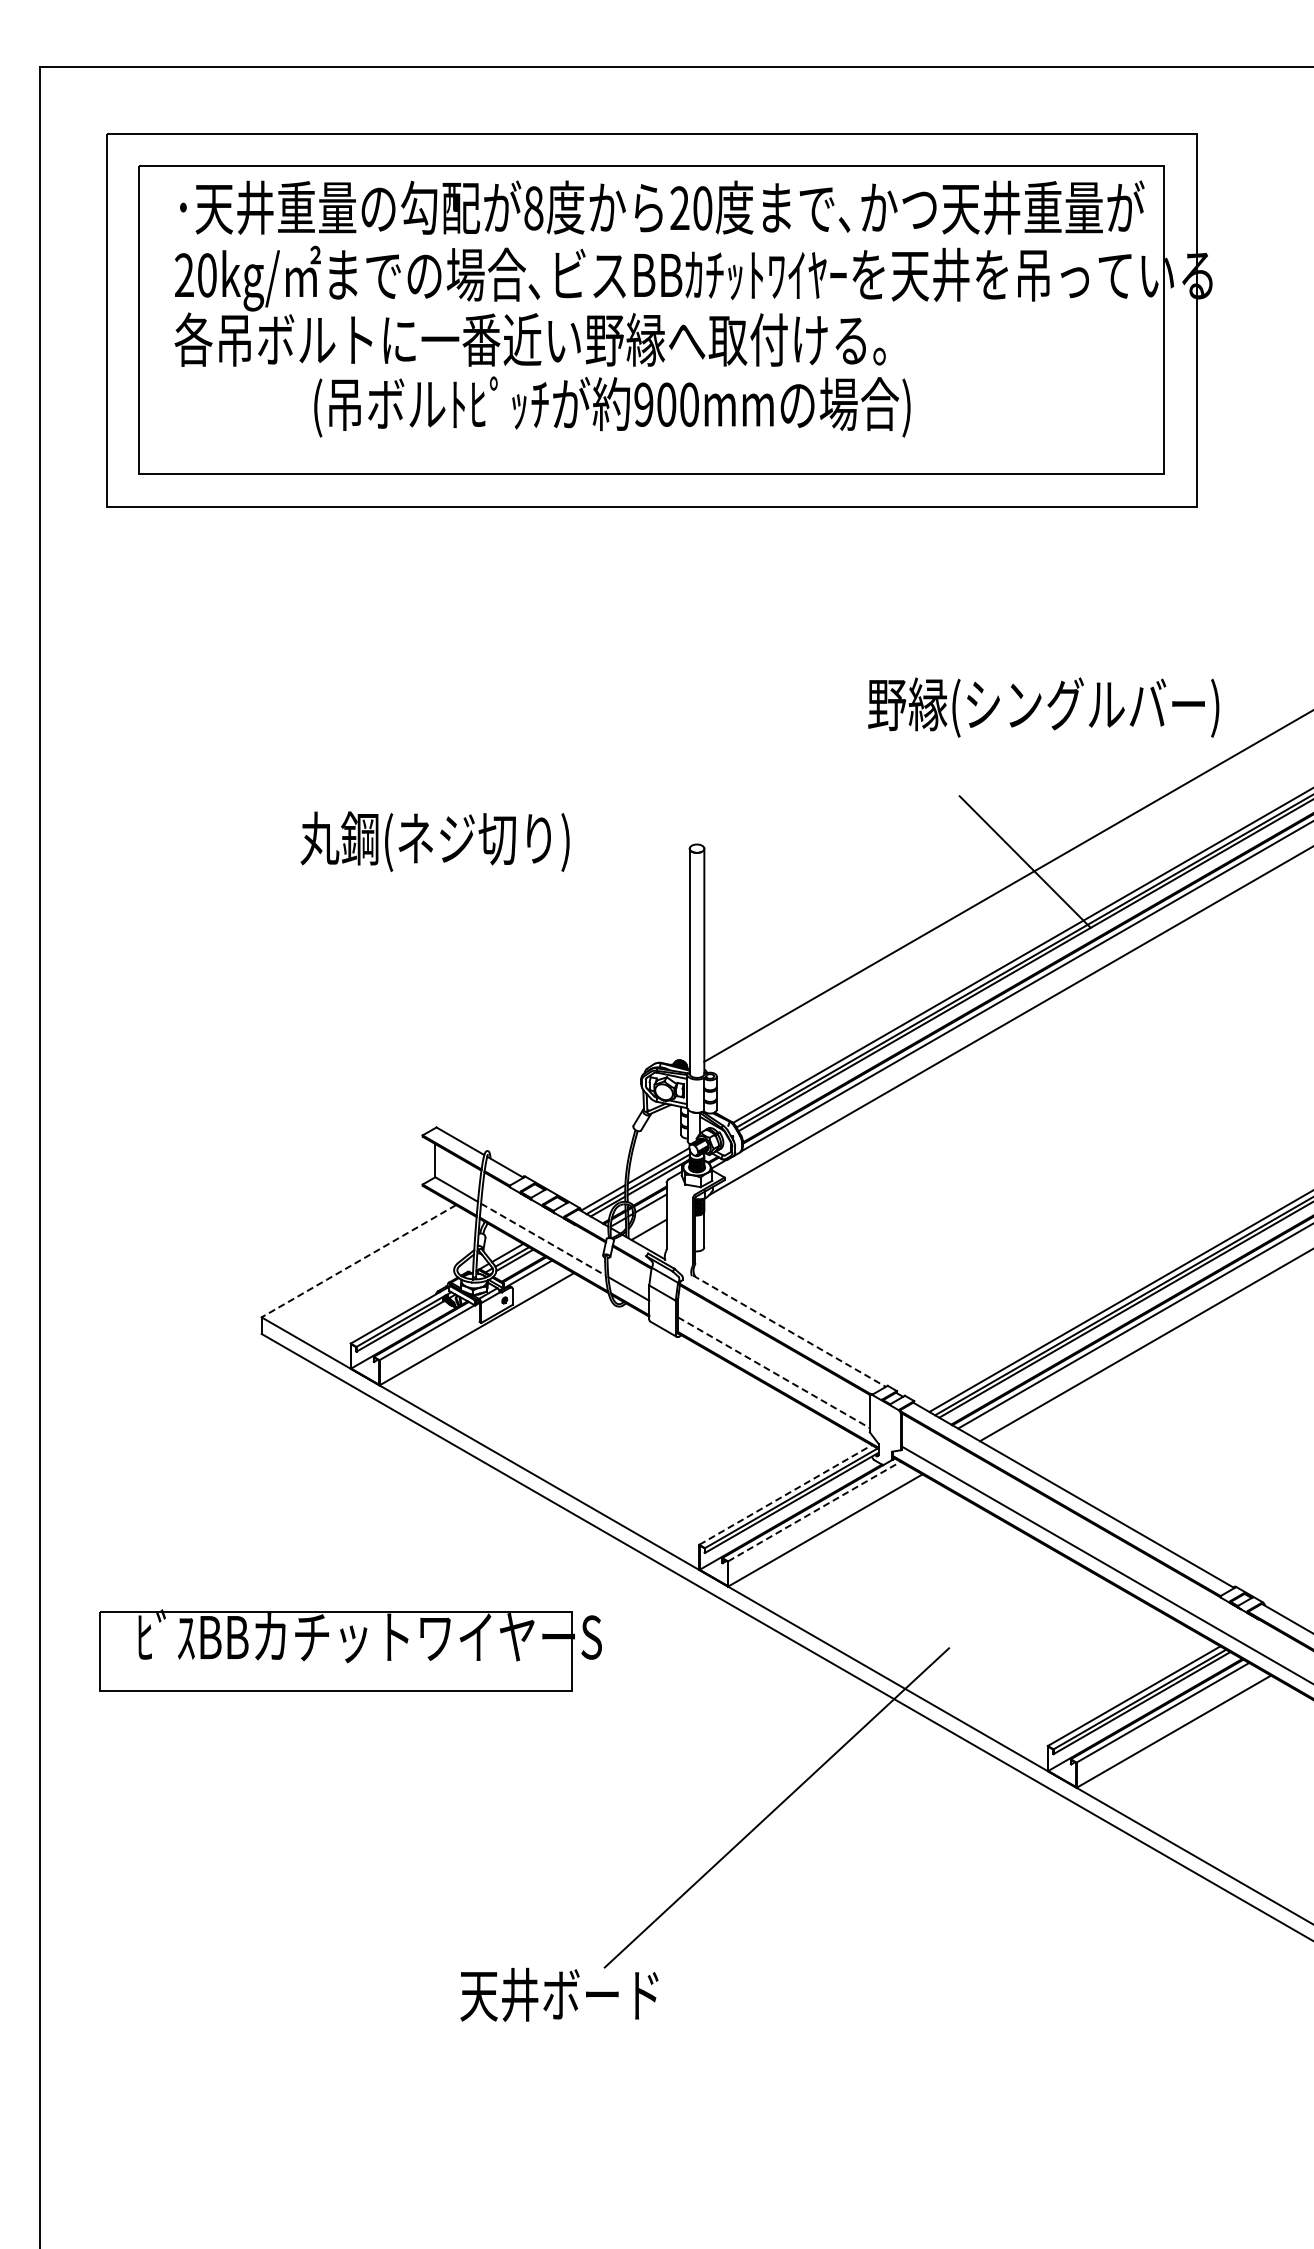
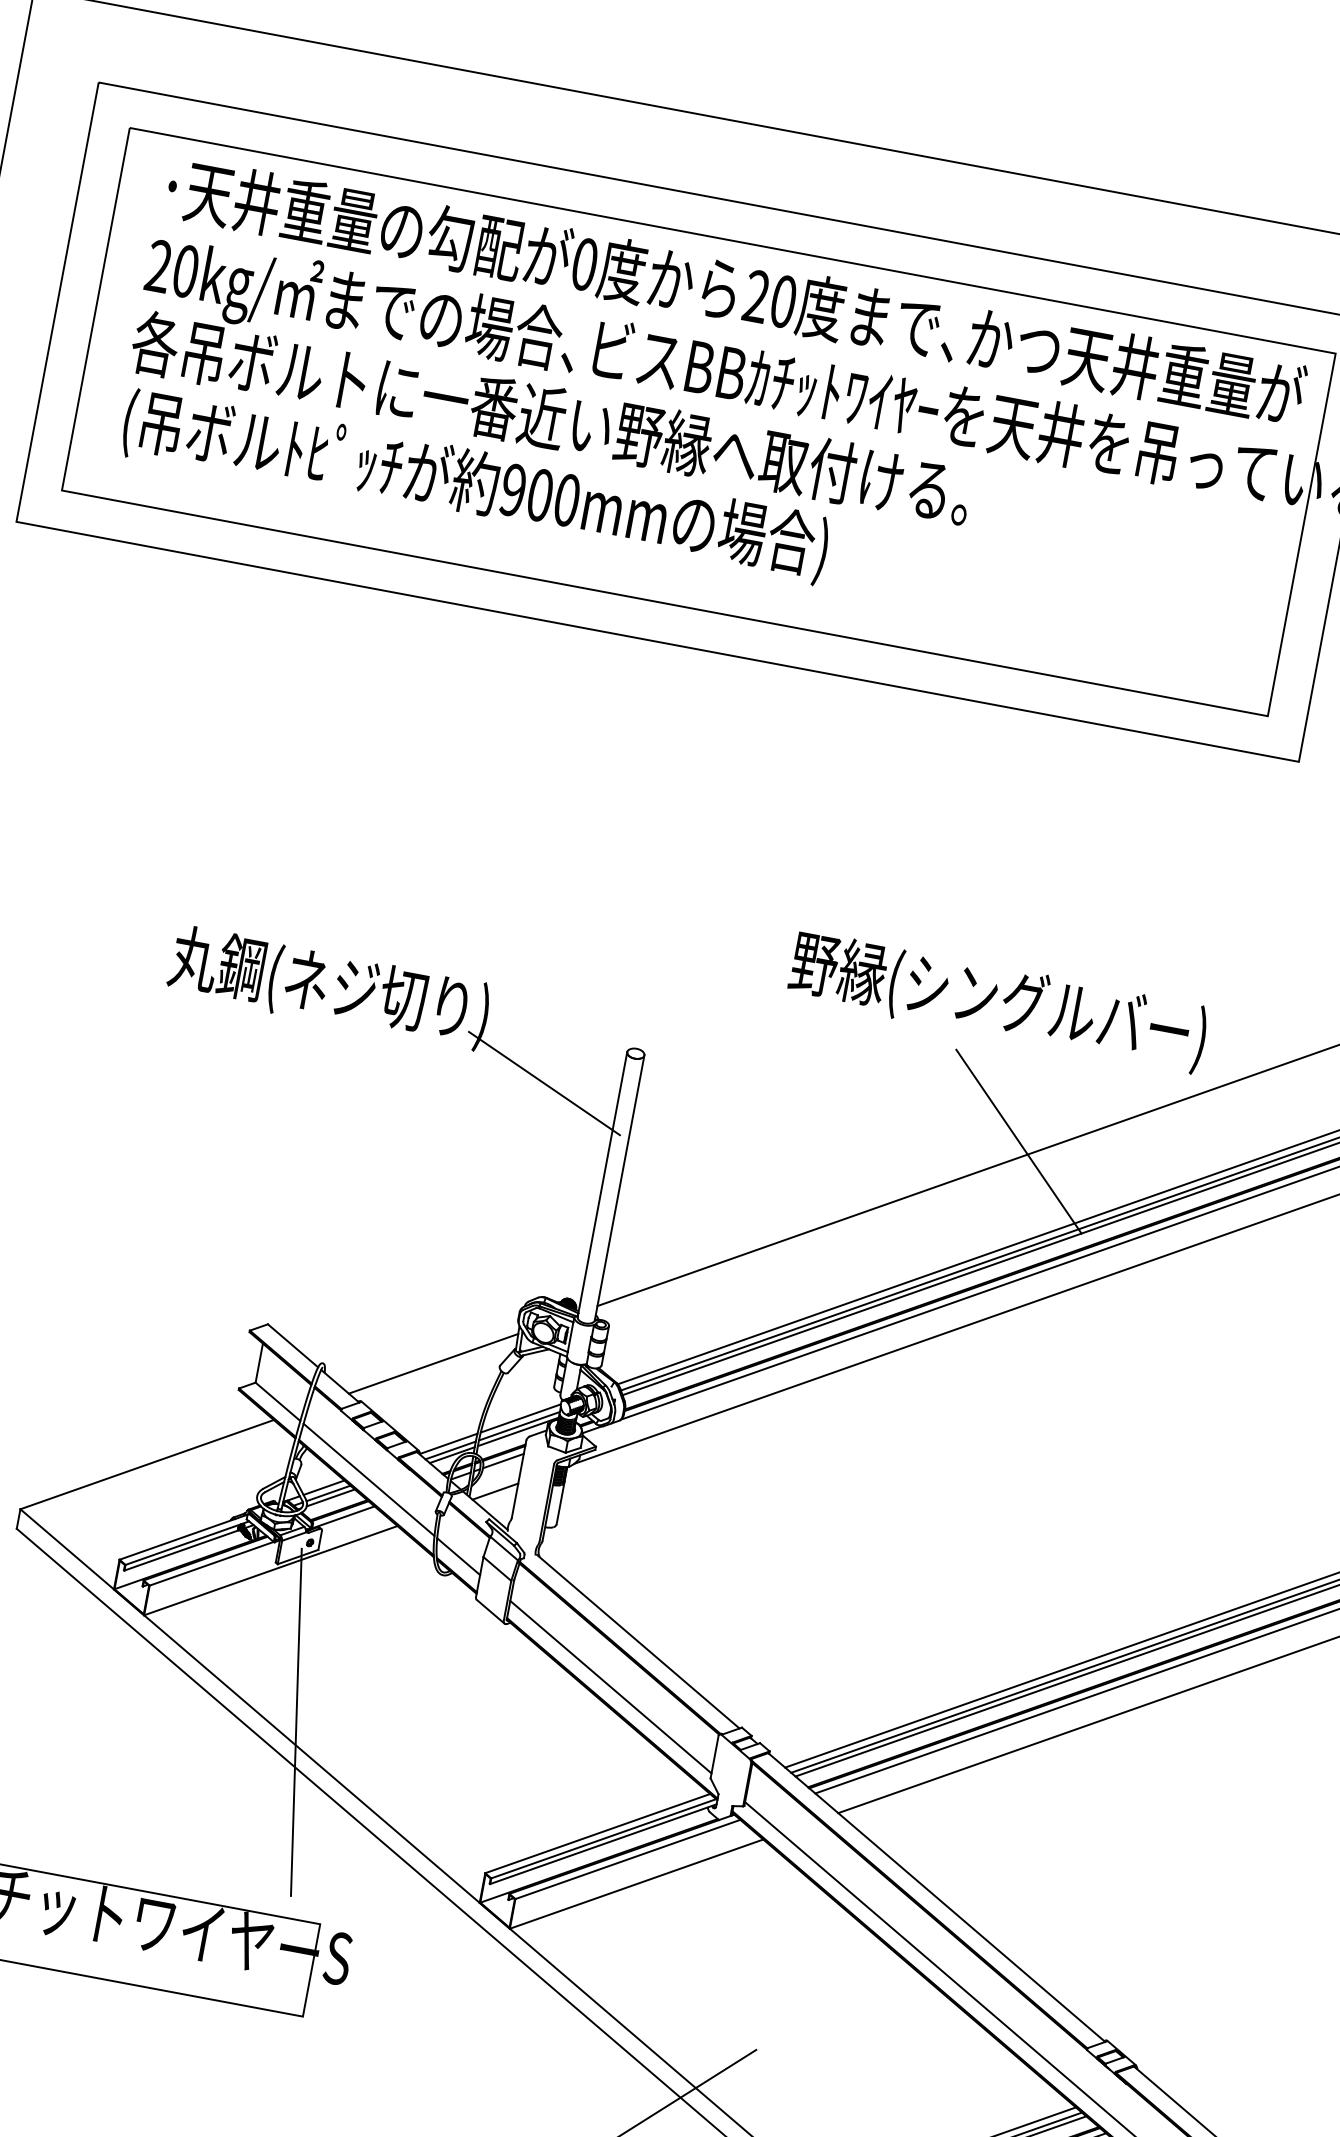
text: (533, 208) -> (584, 264), 8 -> 0
text: (612, 406) -> (476, 485), moved
text: (1043, 707) -> (997, 1001), moved
line: (626, 887) -> (544, 1083), added
line: (578, 1133) -> (433, 1362), added
line: (543, 1239) -> (369, 1479), dashed -> solid
line: (358, 1261) -> (146, 1464), dashed -> solid
line: (789, 1331) -> (638, 1642), dashed -> solid
line: (773, 1372) -> (610, 1686), dashed -> solid
line: (520, 1449) -> (295, 1721), added
line: (785, 1495) -> (597, 1834), dashed -> solid
line: (814, 1511) -> (628, 1859), dashed -> solid

